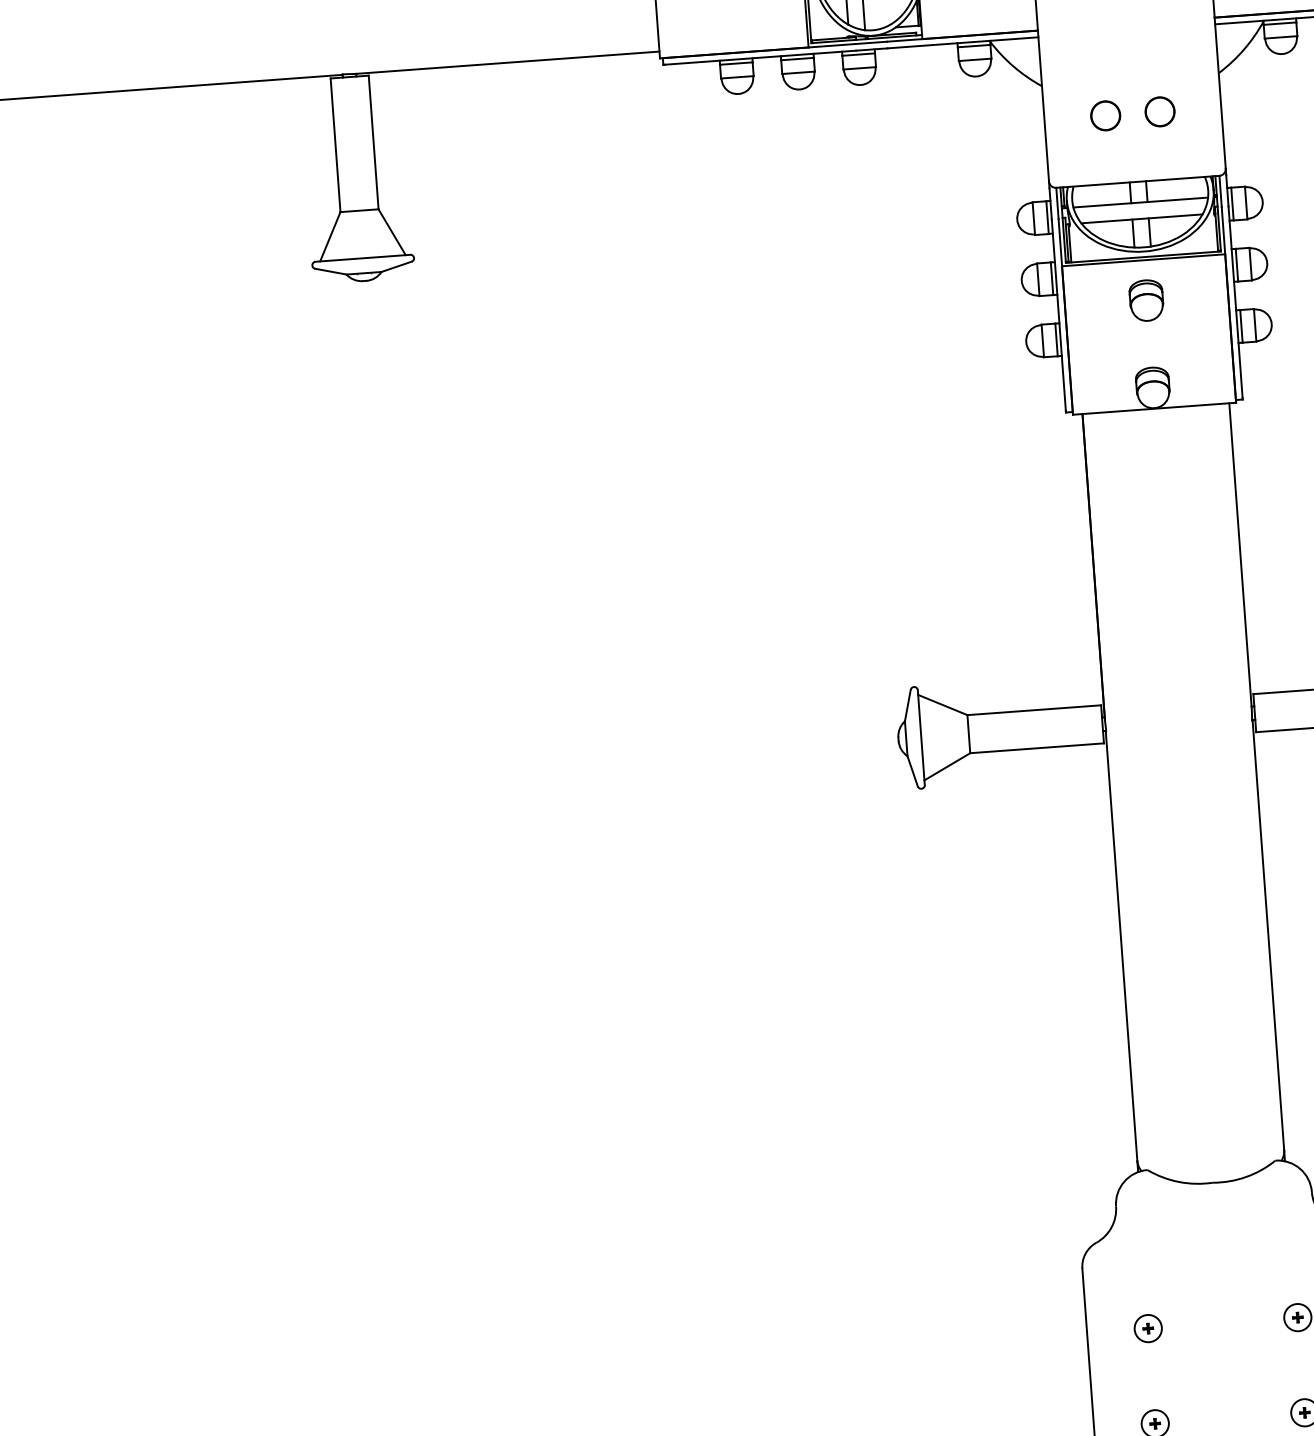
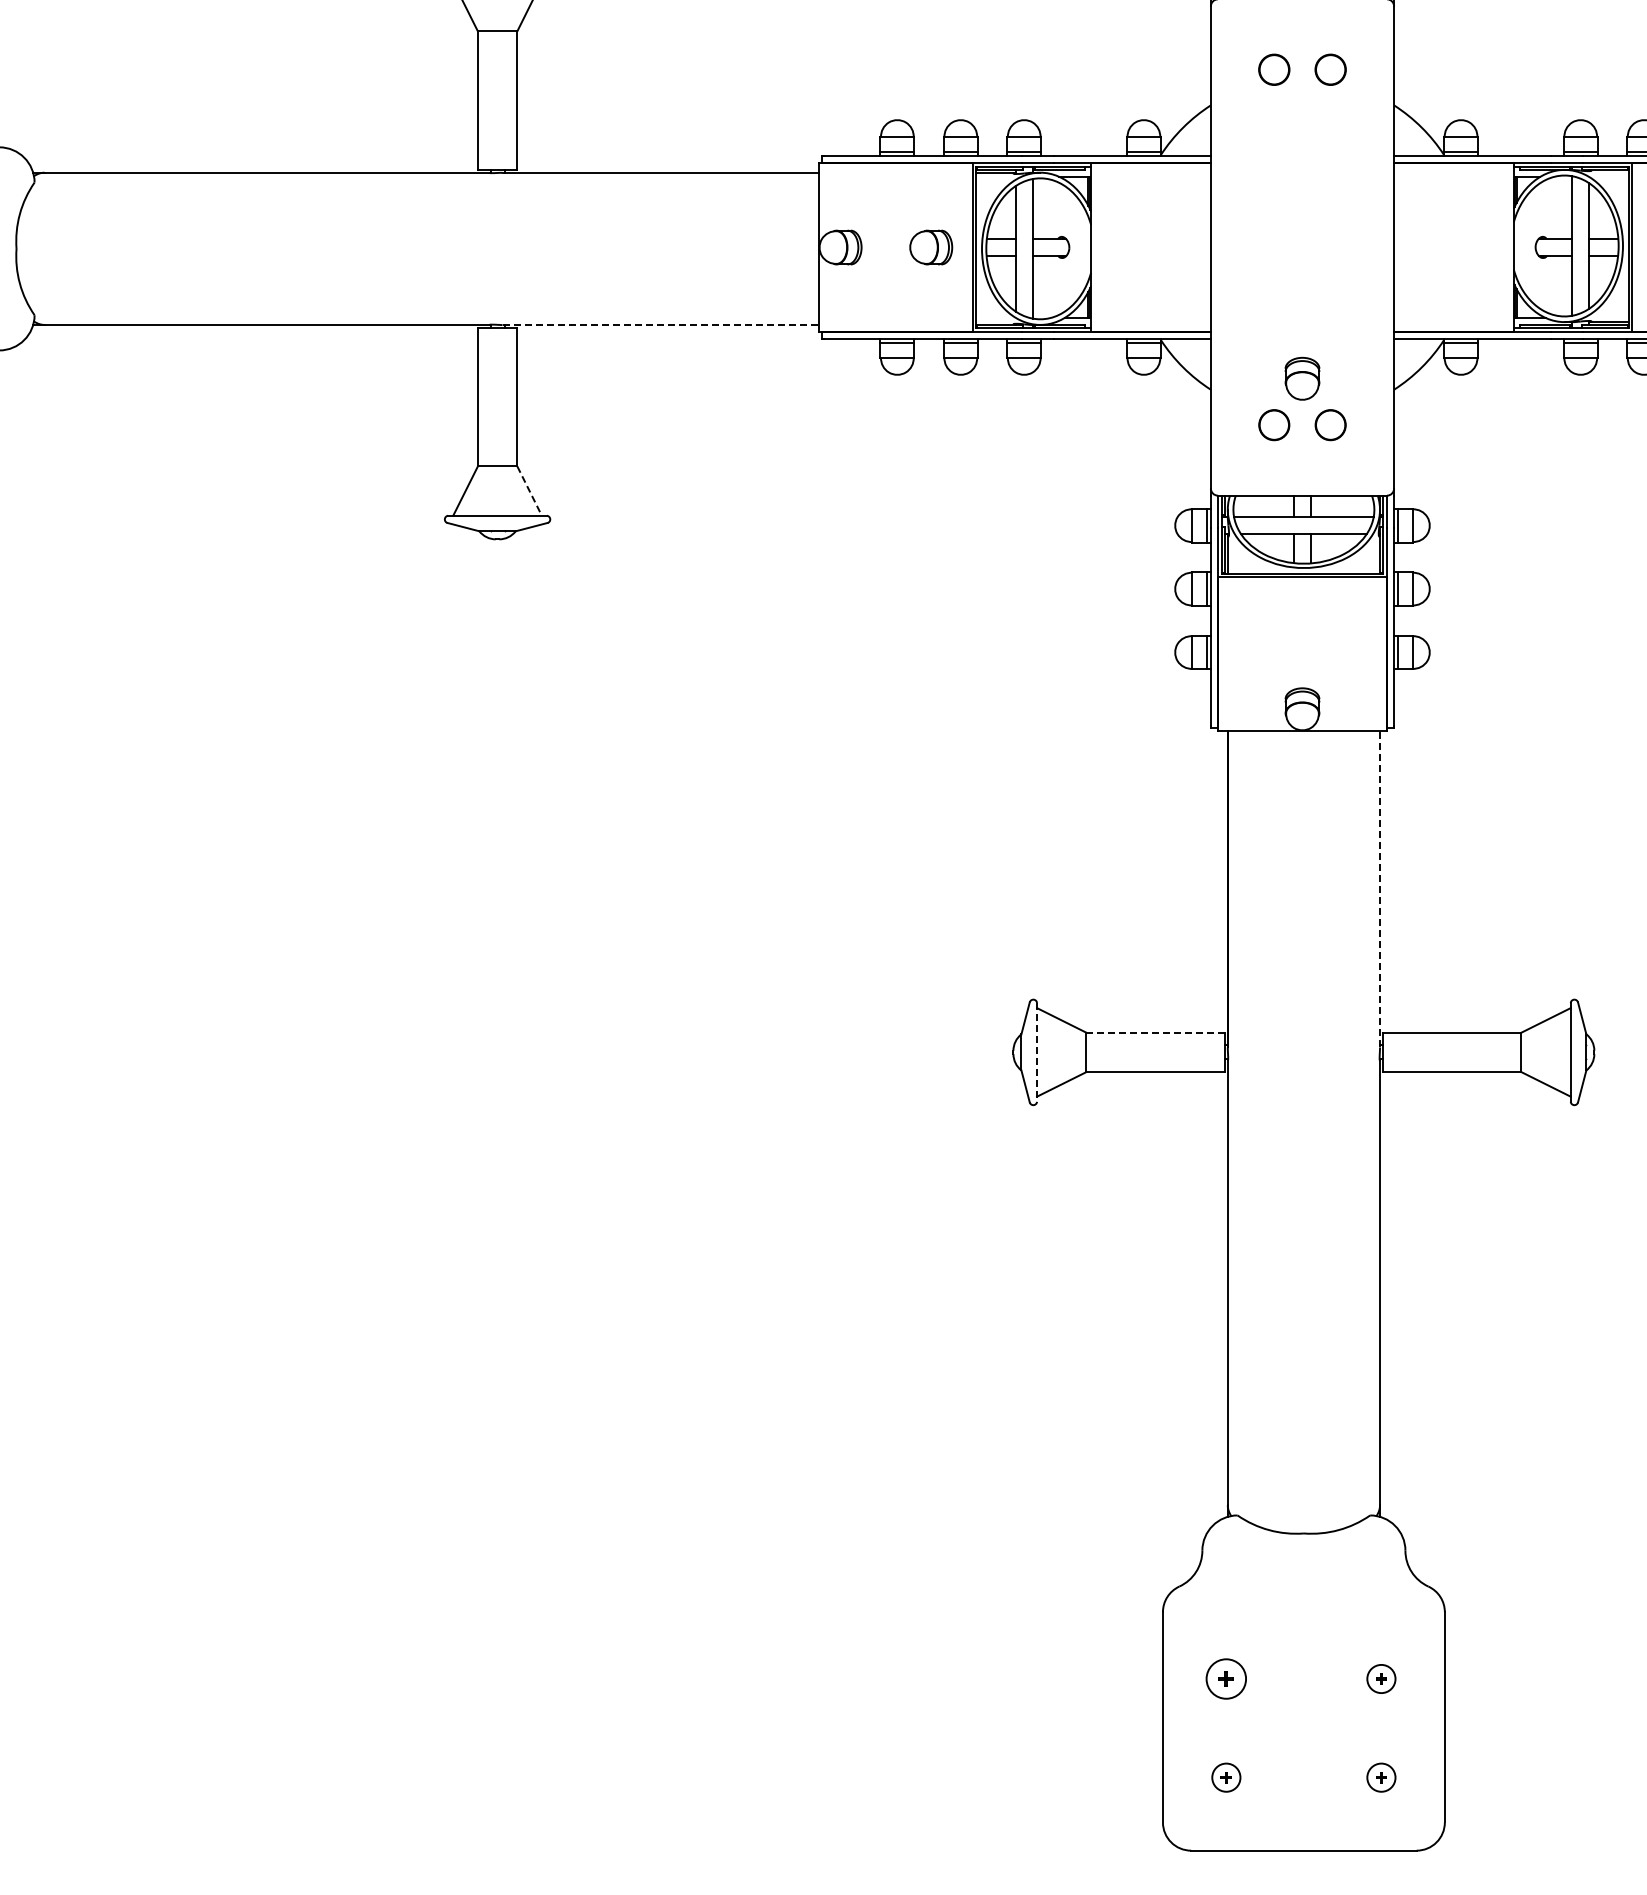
line: (507, 63) -> (661, 325), solid -> dashed
line: (392, 232) -> (529, 491), solid -> dashed
part: (1146, 300) -> (1302, 378), moved
line: (1240, 555) -> (1380, 888), solid -> dashed
line: (1034, 710) -> (1155, 1032), solid -> dashed
line: (921, 737) -> (1037, 1052), solid -> dashed
part: (1148, 1328) -> (1226, 1678), size x1.4

